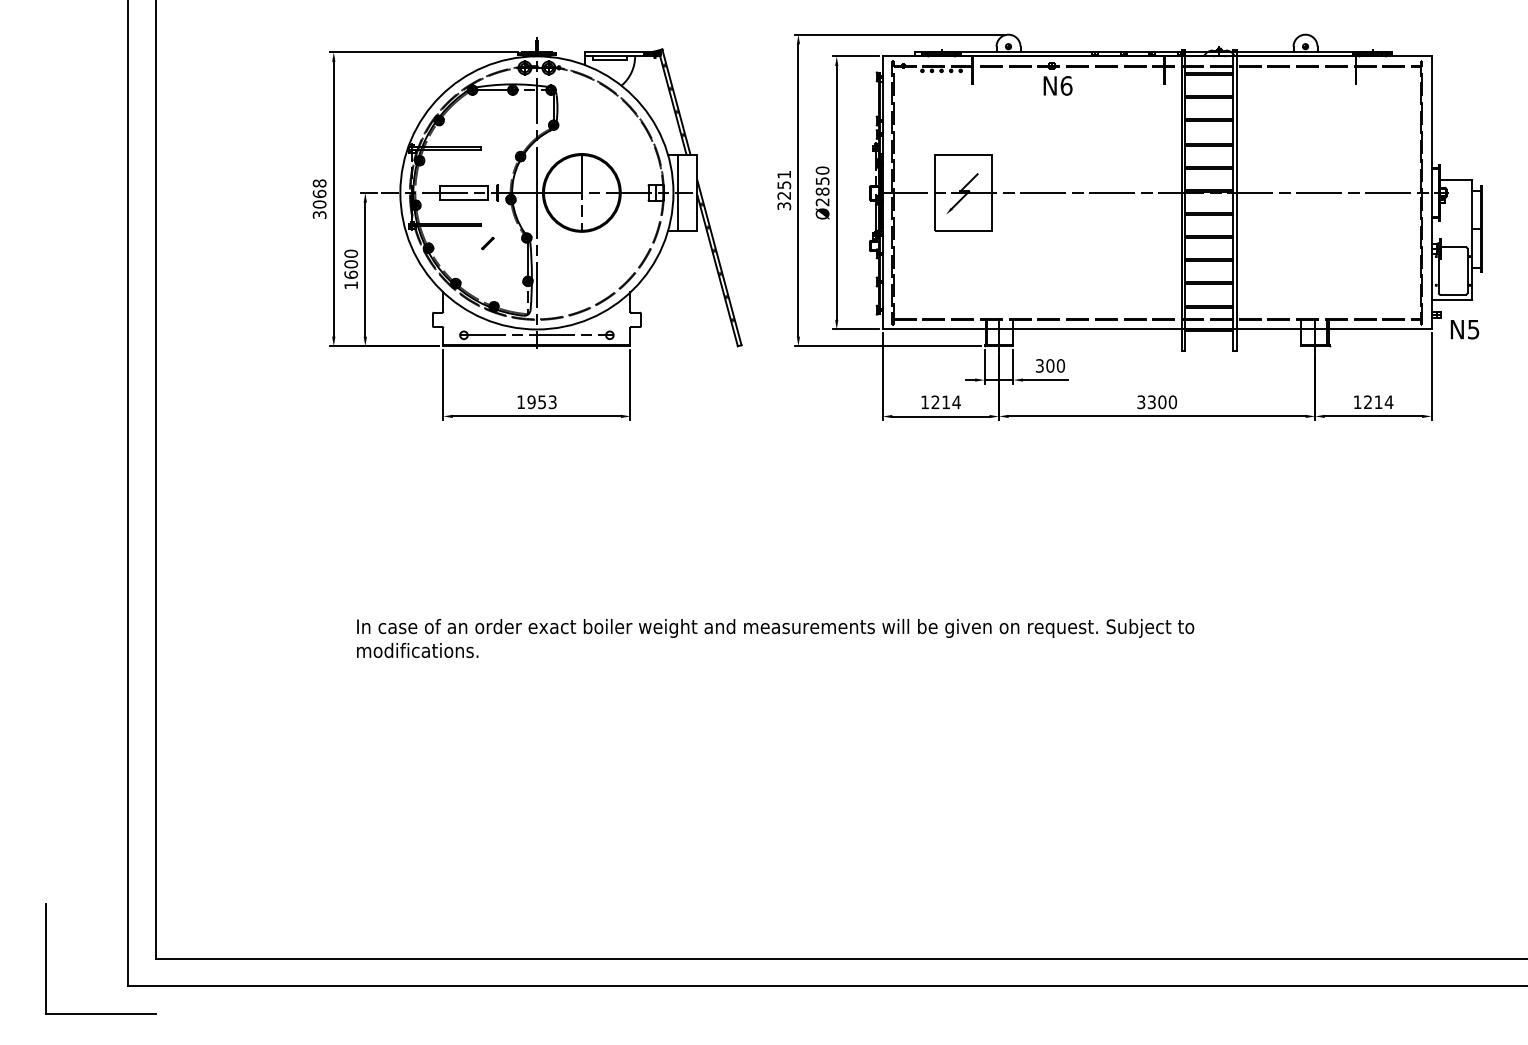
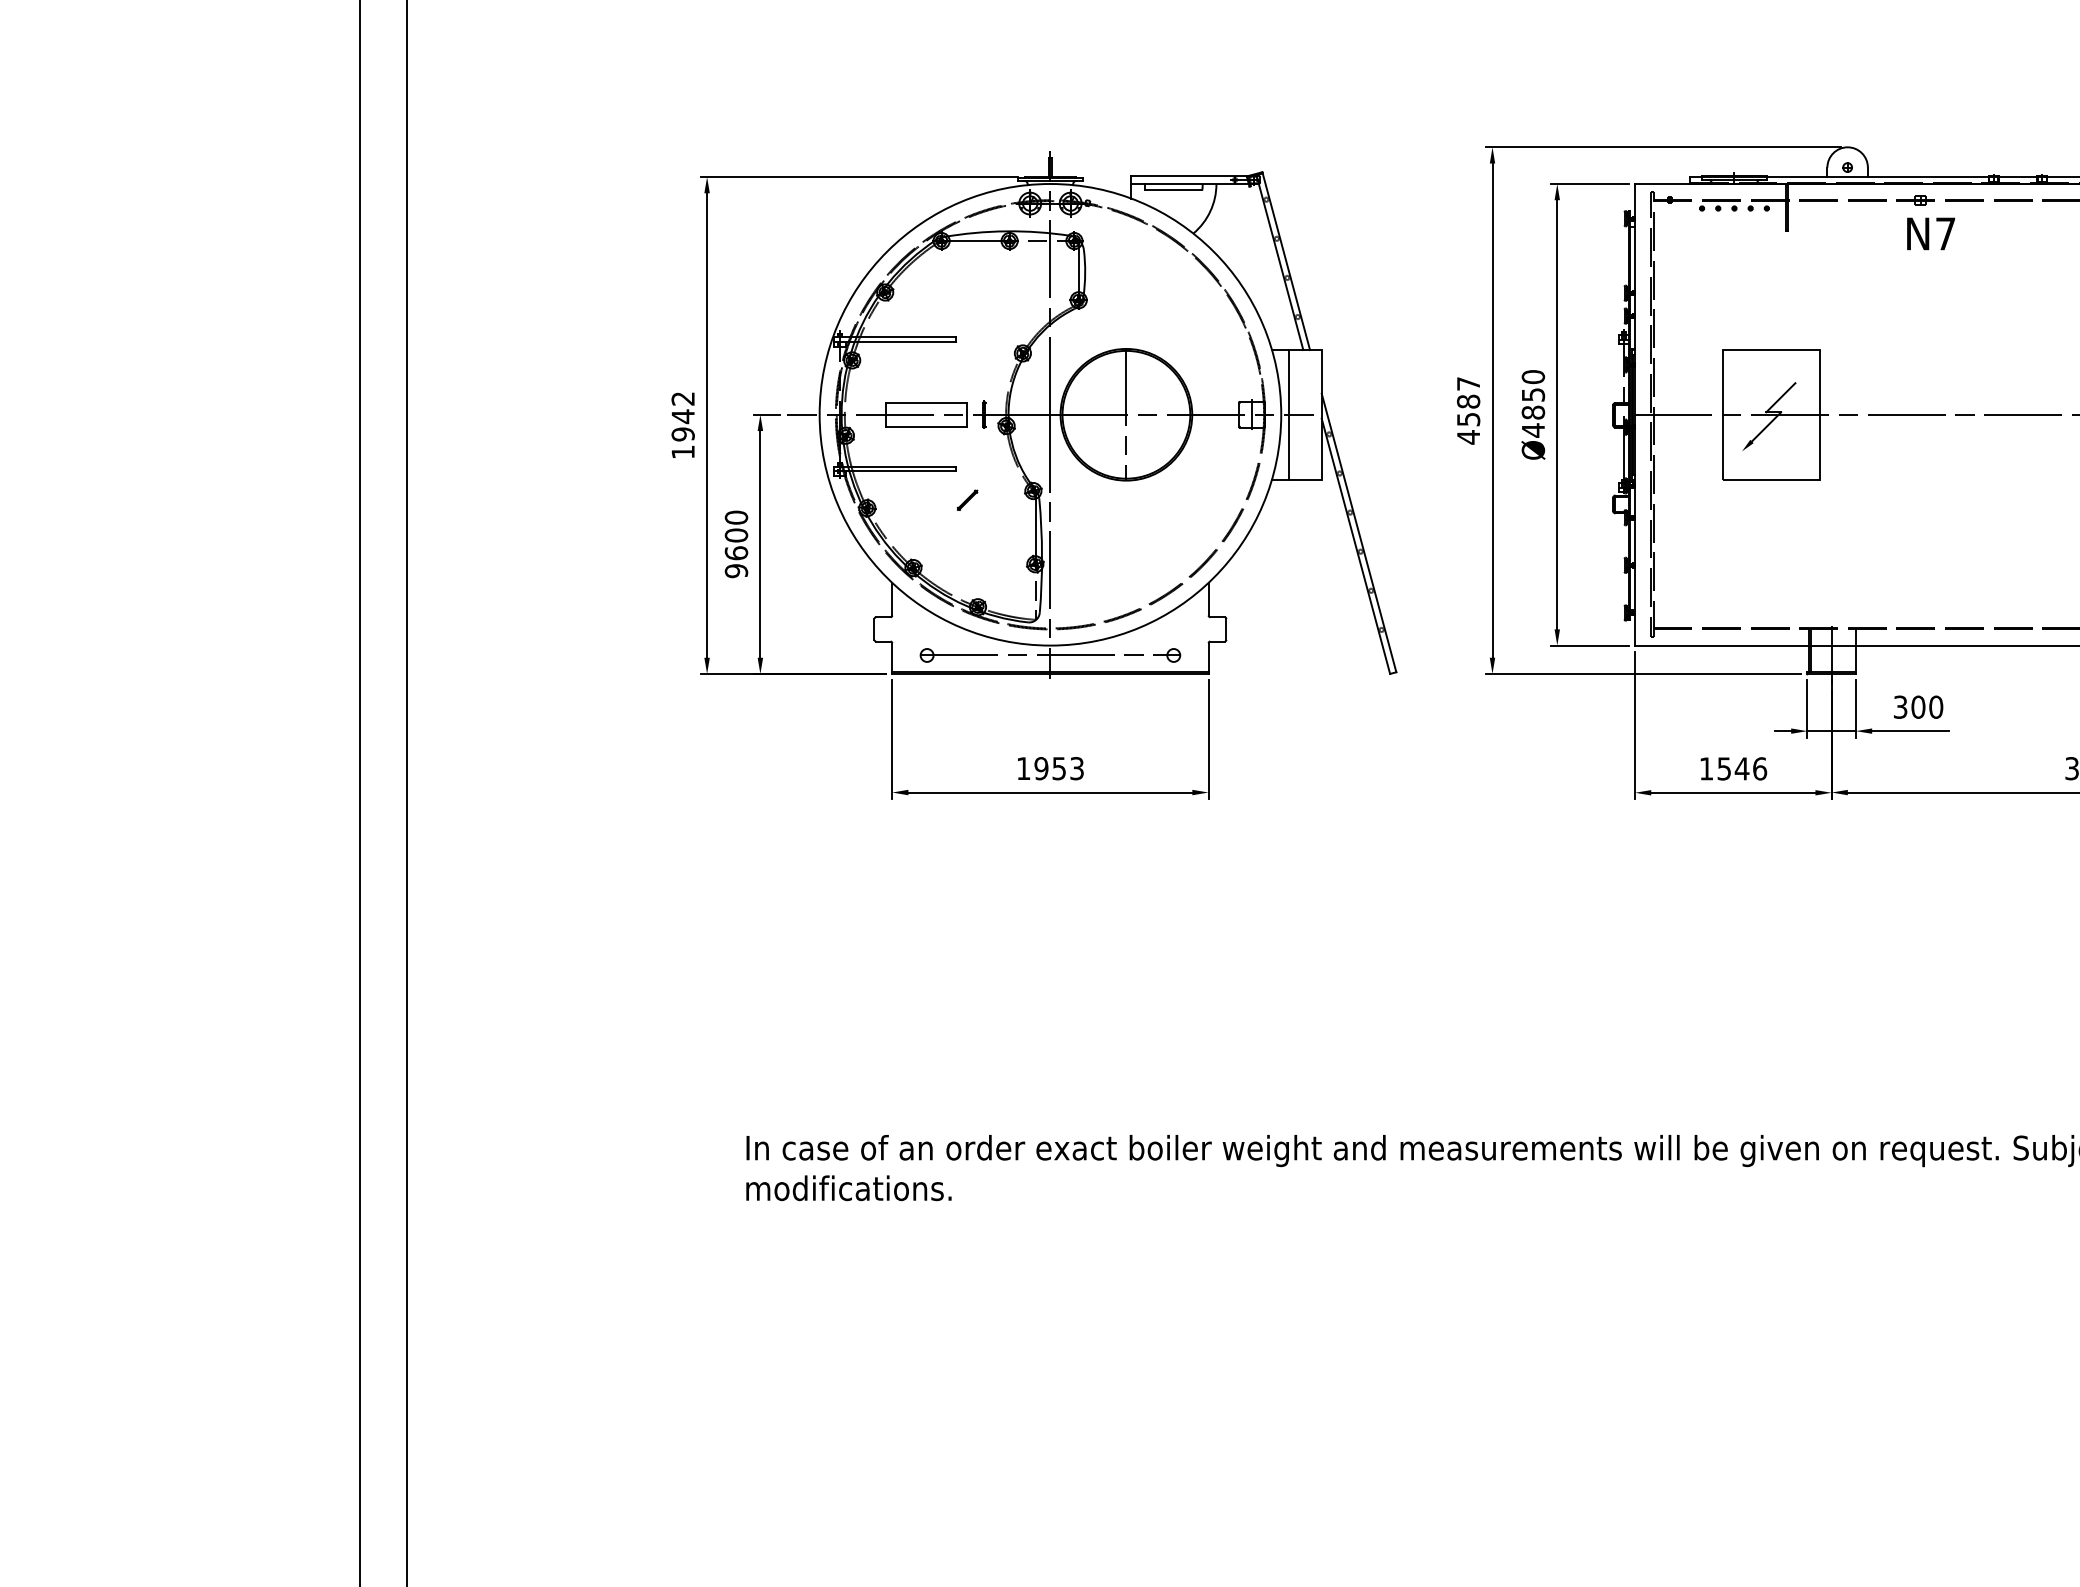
text: (1066, 85) -> (1945, 233), N6 -> N7
text: (784, 190) -> (1468, 410), 3251 -> 4587
text: (319, 198) -> (682, 424), 3068 -> 1942
text: (822, 201) -> (1533, 429), Ø2850 -> Ø4850
text: (351, 285) -> (737, 571), 1600 -> 9600
text: (945, 402) -> (1741, 769), 1214 -> 1546

